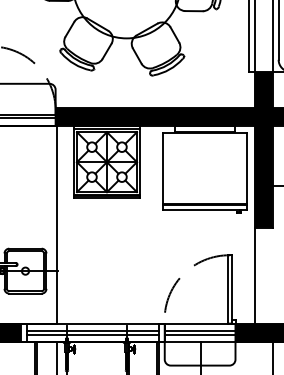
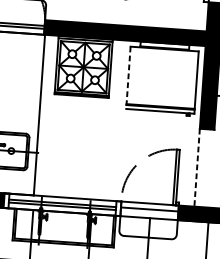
line: (162, 171) -> (128, 77), solid -> dashed
line: (254, 275) -> (196, 167), solid -> dashed
line: (199, 334) -> (149, 212), removed

